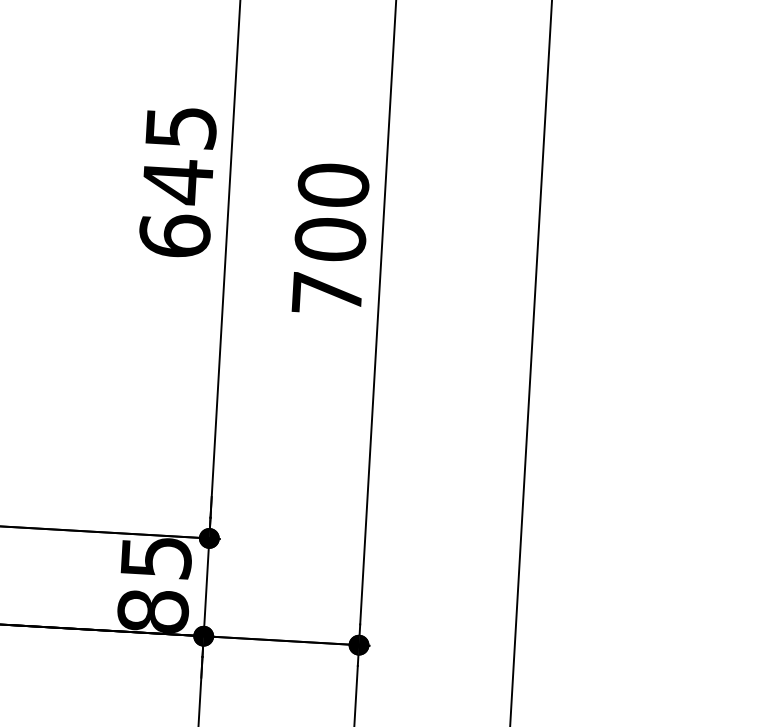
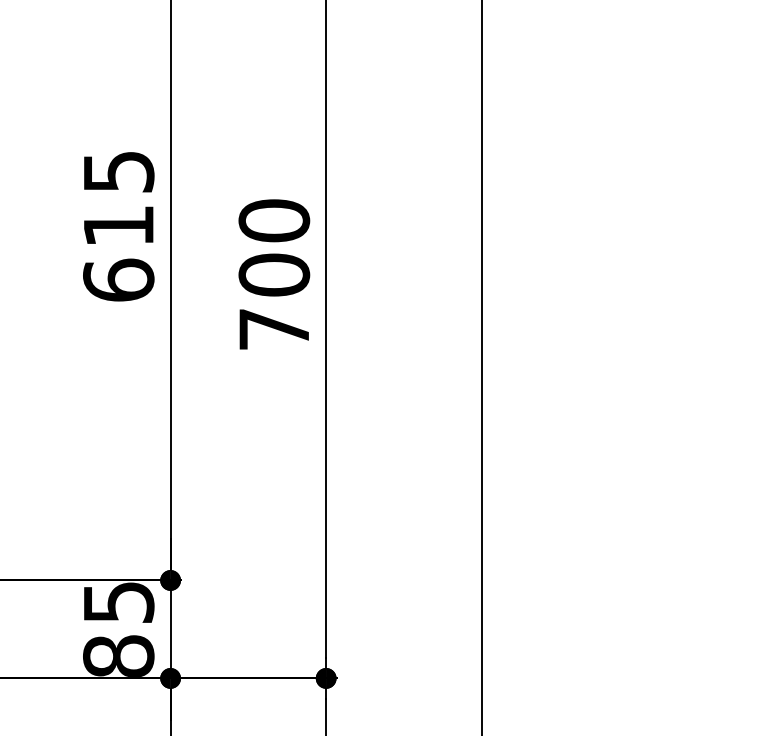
text: (177, 181) -> (118, 225), 645 -> 615

